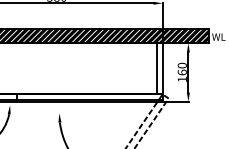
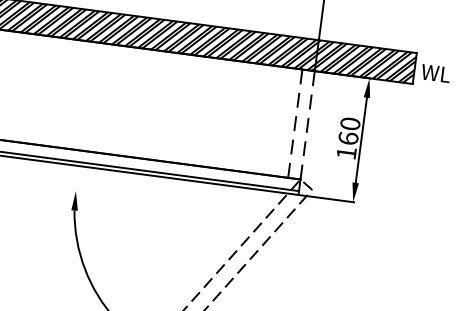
line: (156, 68) -> (294, 122), solid -> dashed
line: (162, 68) -> (307, 124), solid -> dashed

